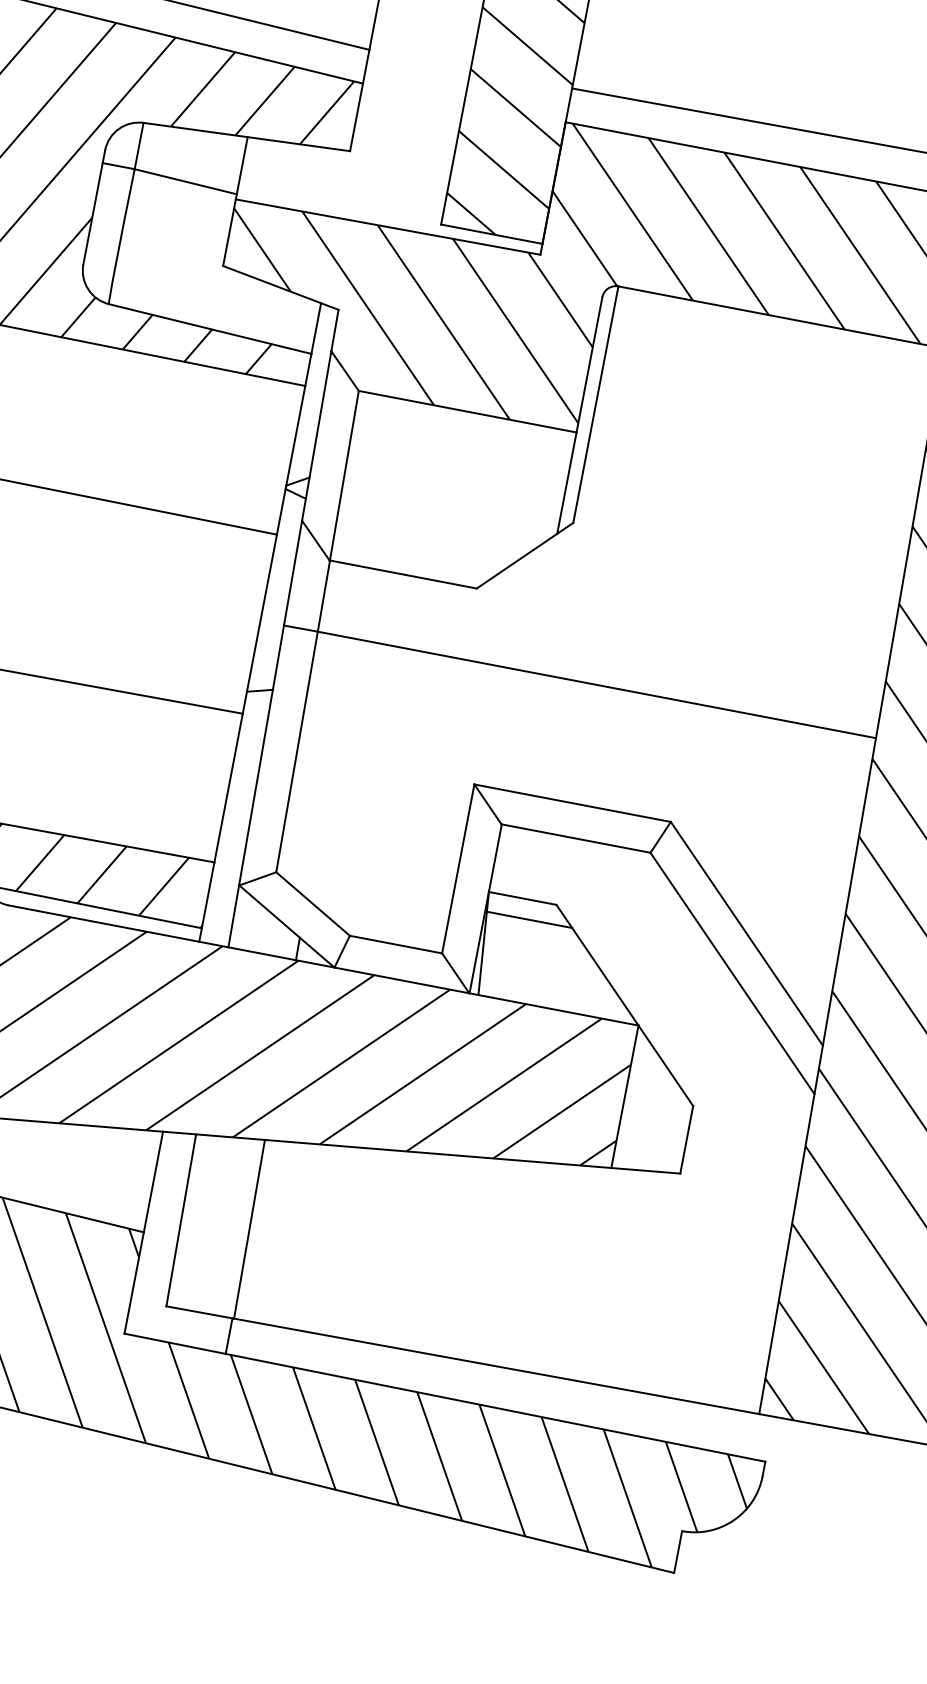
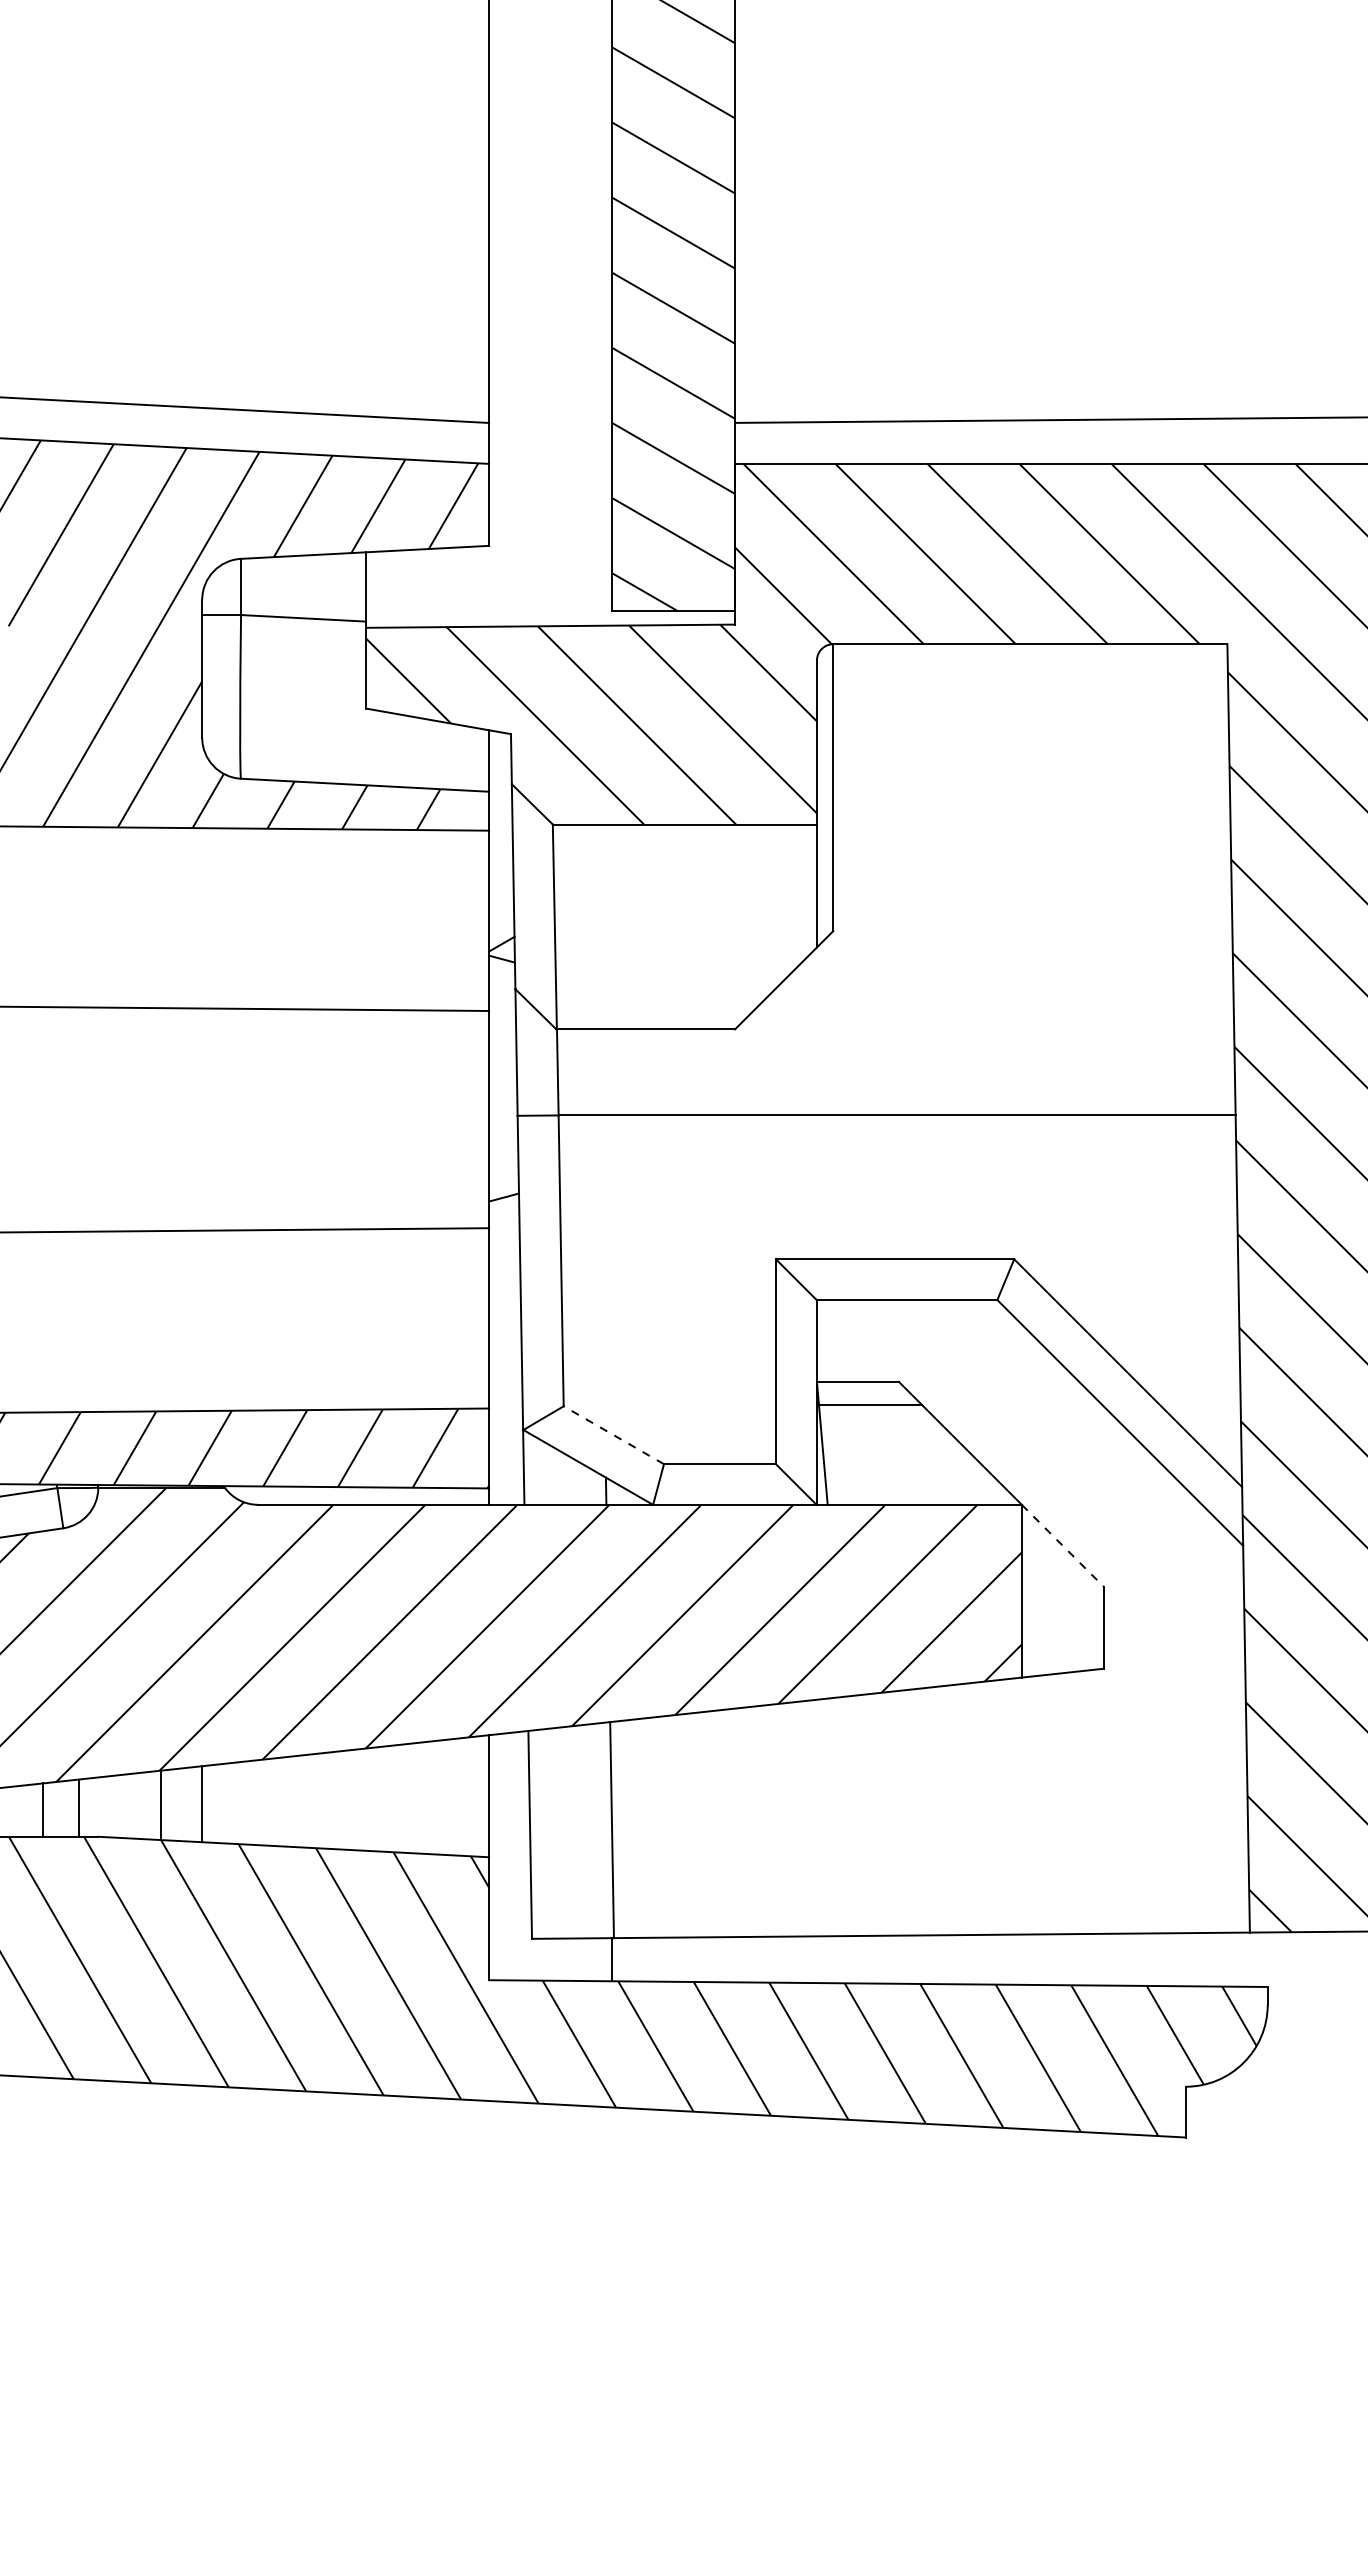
line: (312, 904) -> (613, 1435), solid -> dashed
line: (665, 1065) -> (1062, 1545), solid -> dashed

